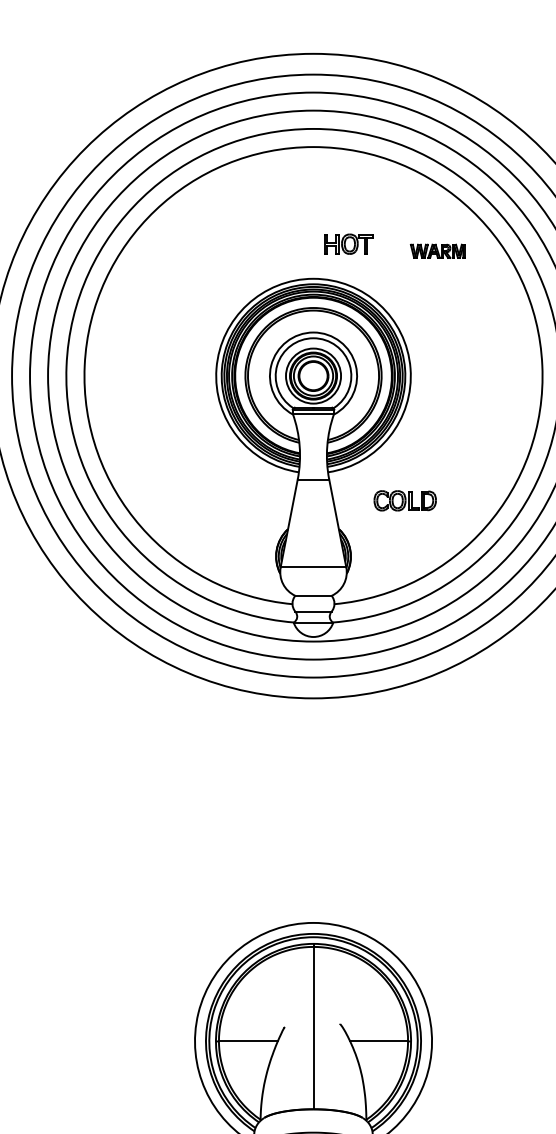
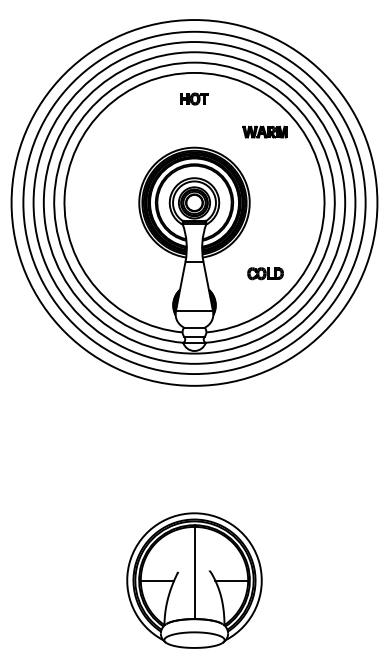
part: (348, 243) -> (194, 98), moved
part: (436, 250) -> (264, 131), size x1.43
part: (405, 500) -> (265, 273), moved

